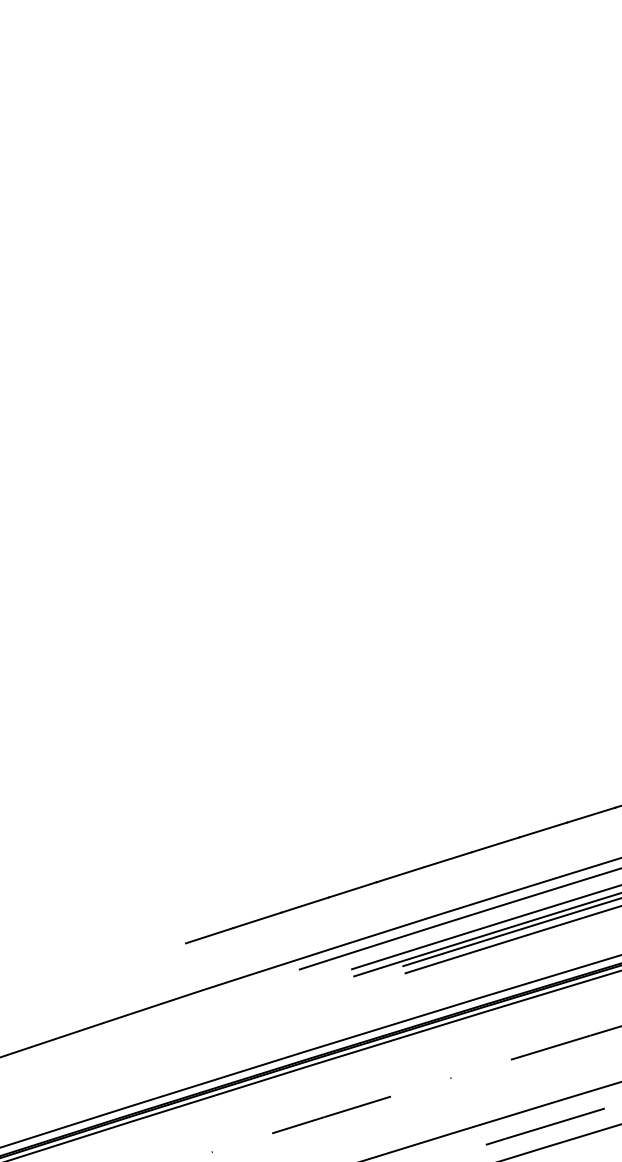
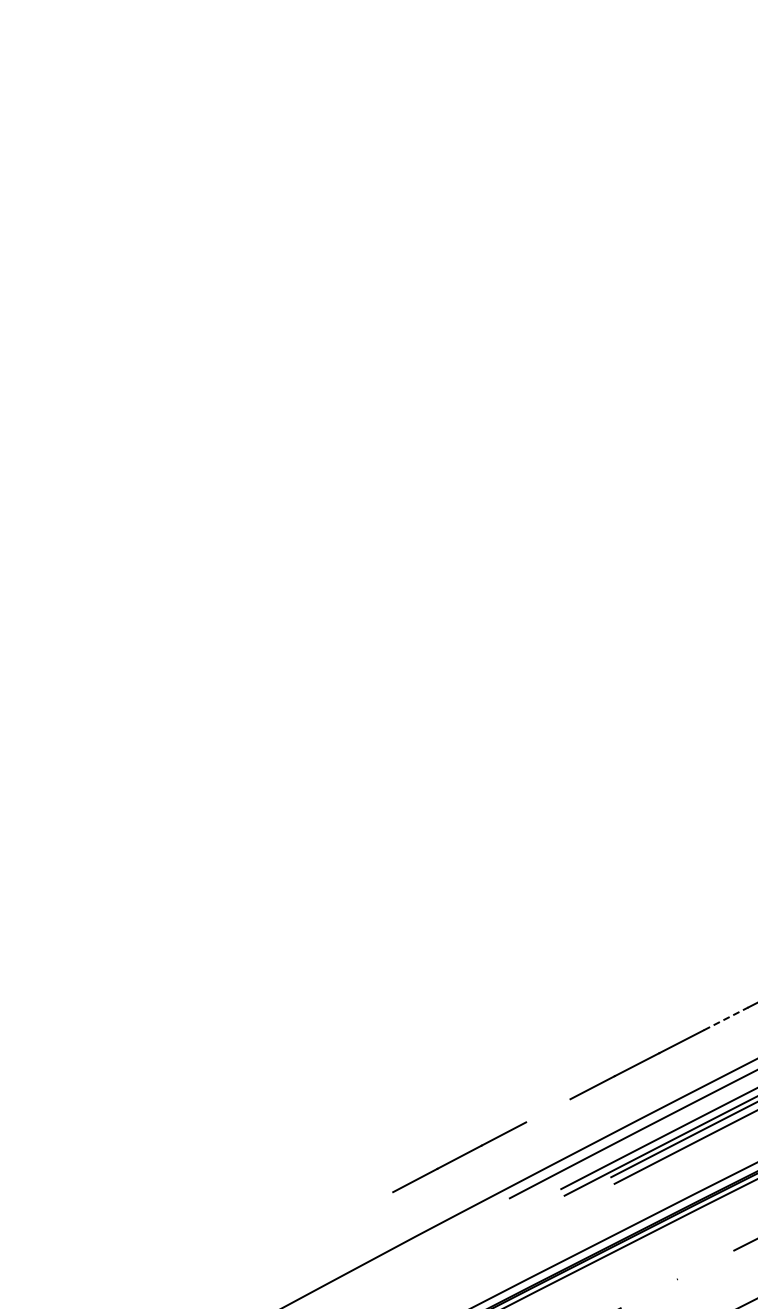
line: (544, 829) -> (726, 1018), solid -> dashed
line: (352, 889) -> (548, 1110), removed

